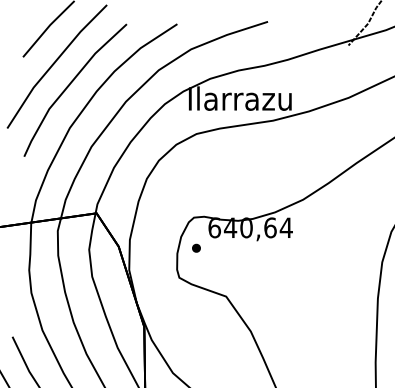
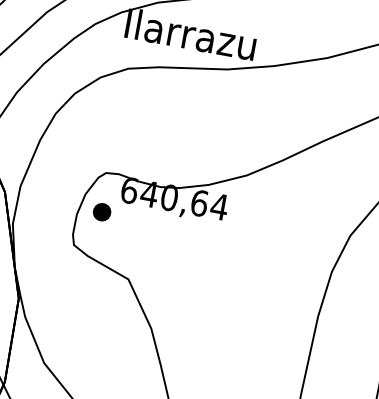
part: (196, 247) -> (102, 211), size x1.6

